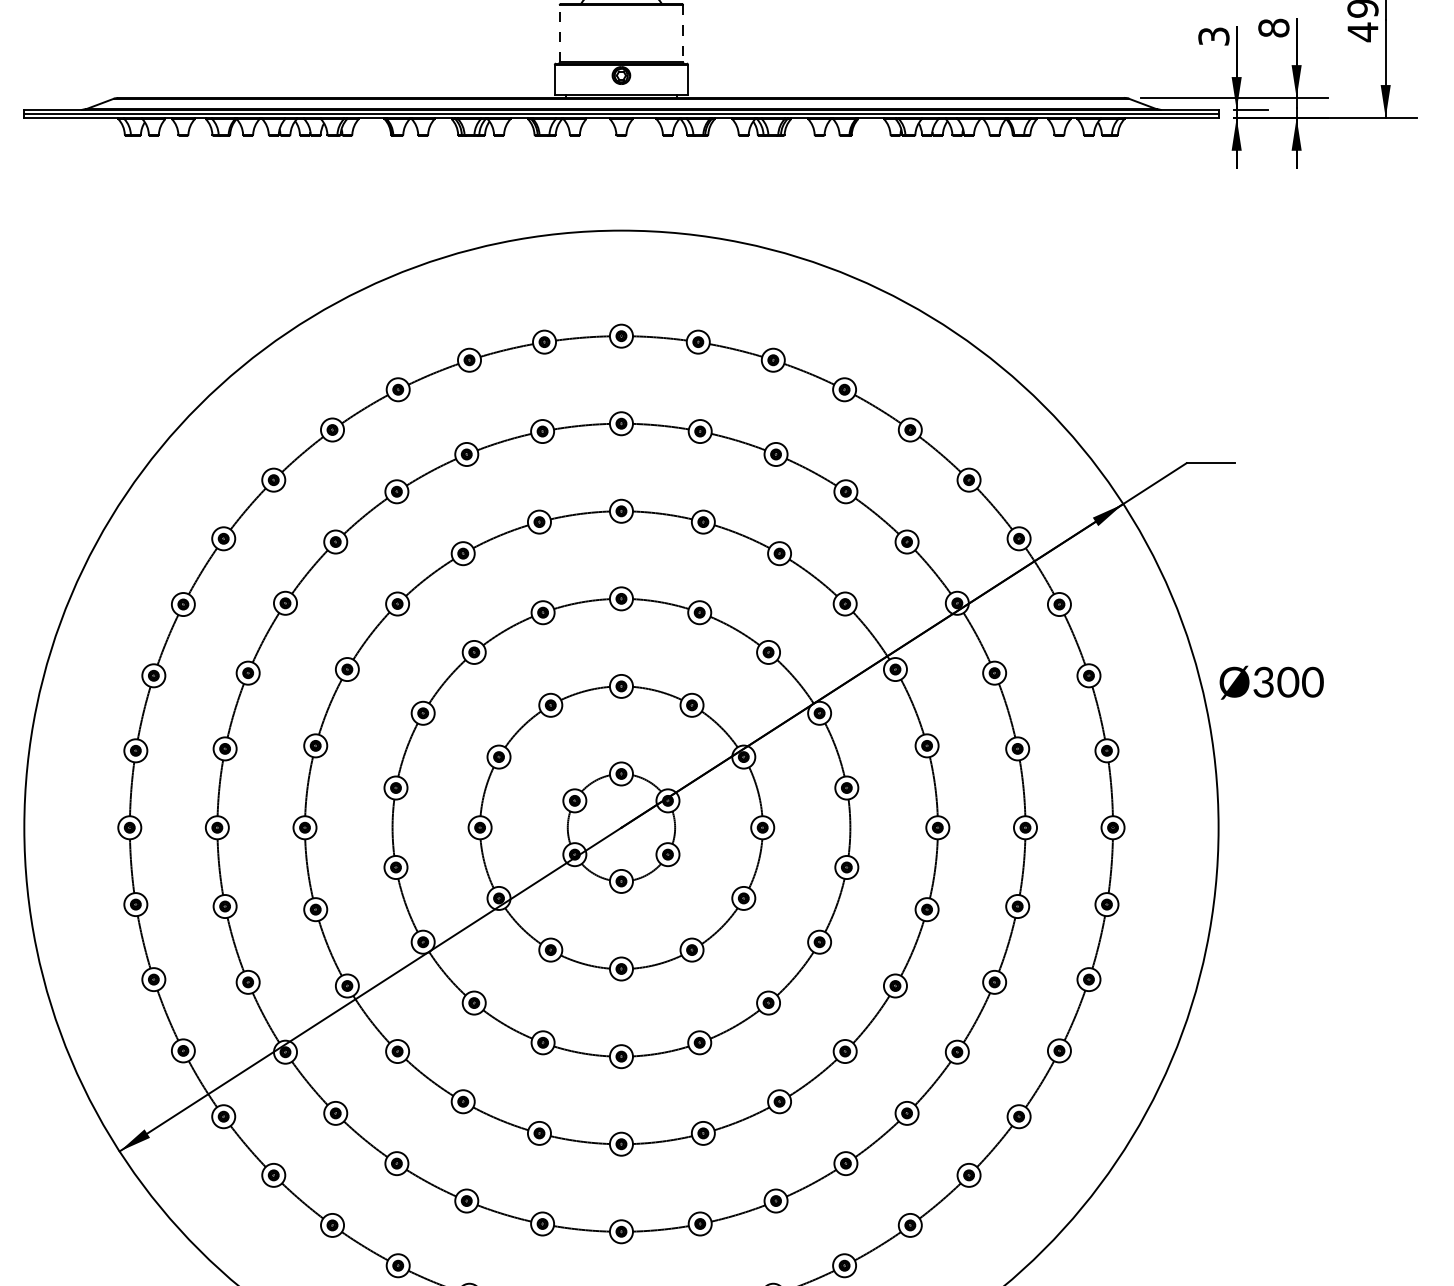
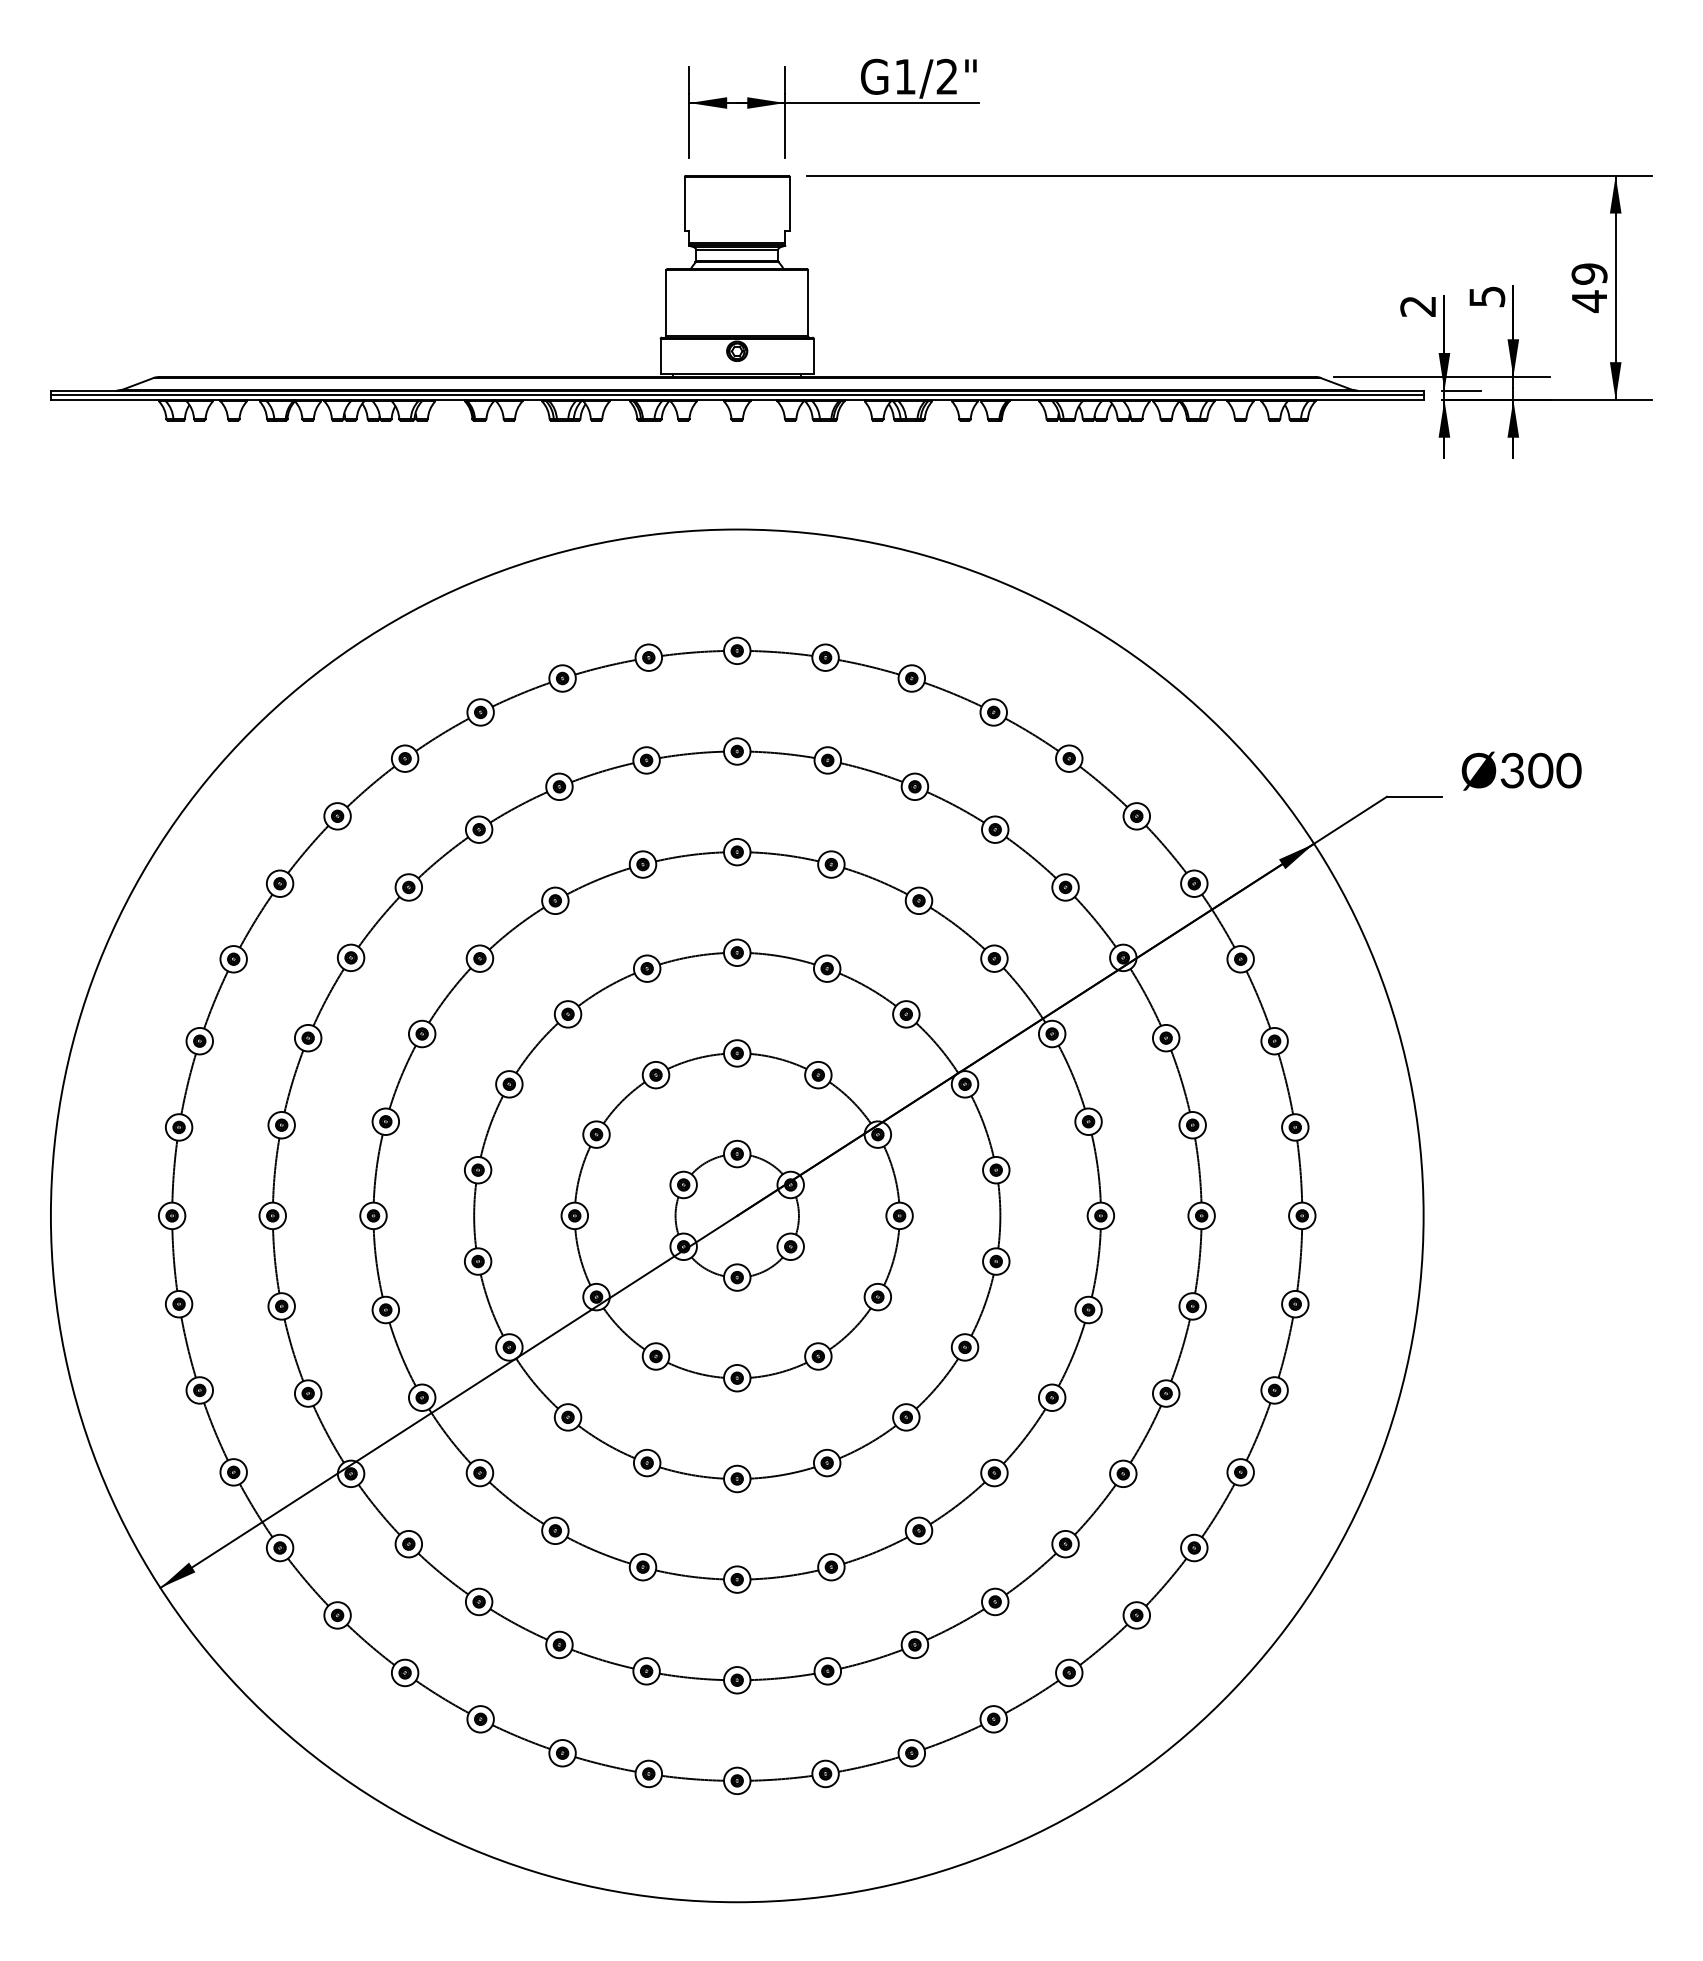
text: (1274, 27) -> (1487, 296), 8 -> 5
line: (559, 33) -> (666, 303), dashed -> solid
line: (683, 33) -> (808, 303), dashed -> solid
text: (1214, 36) -> (1418, 306), 3 -> 2
text: (1271, 682) -> (1521, 770), moved

